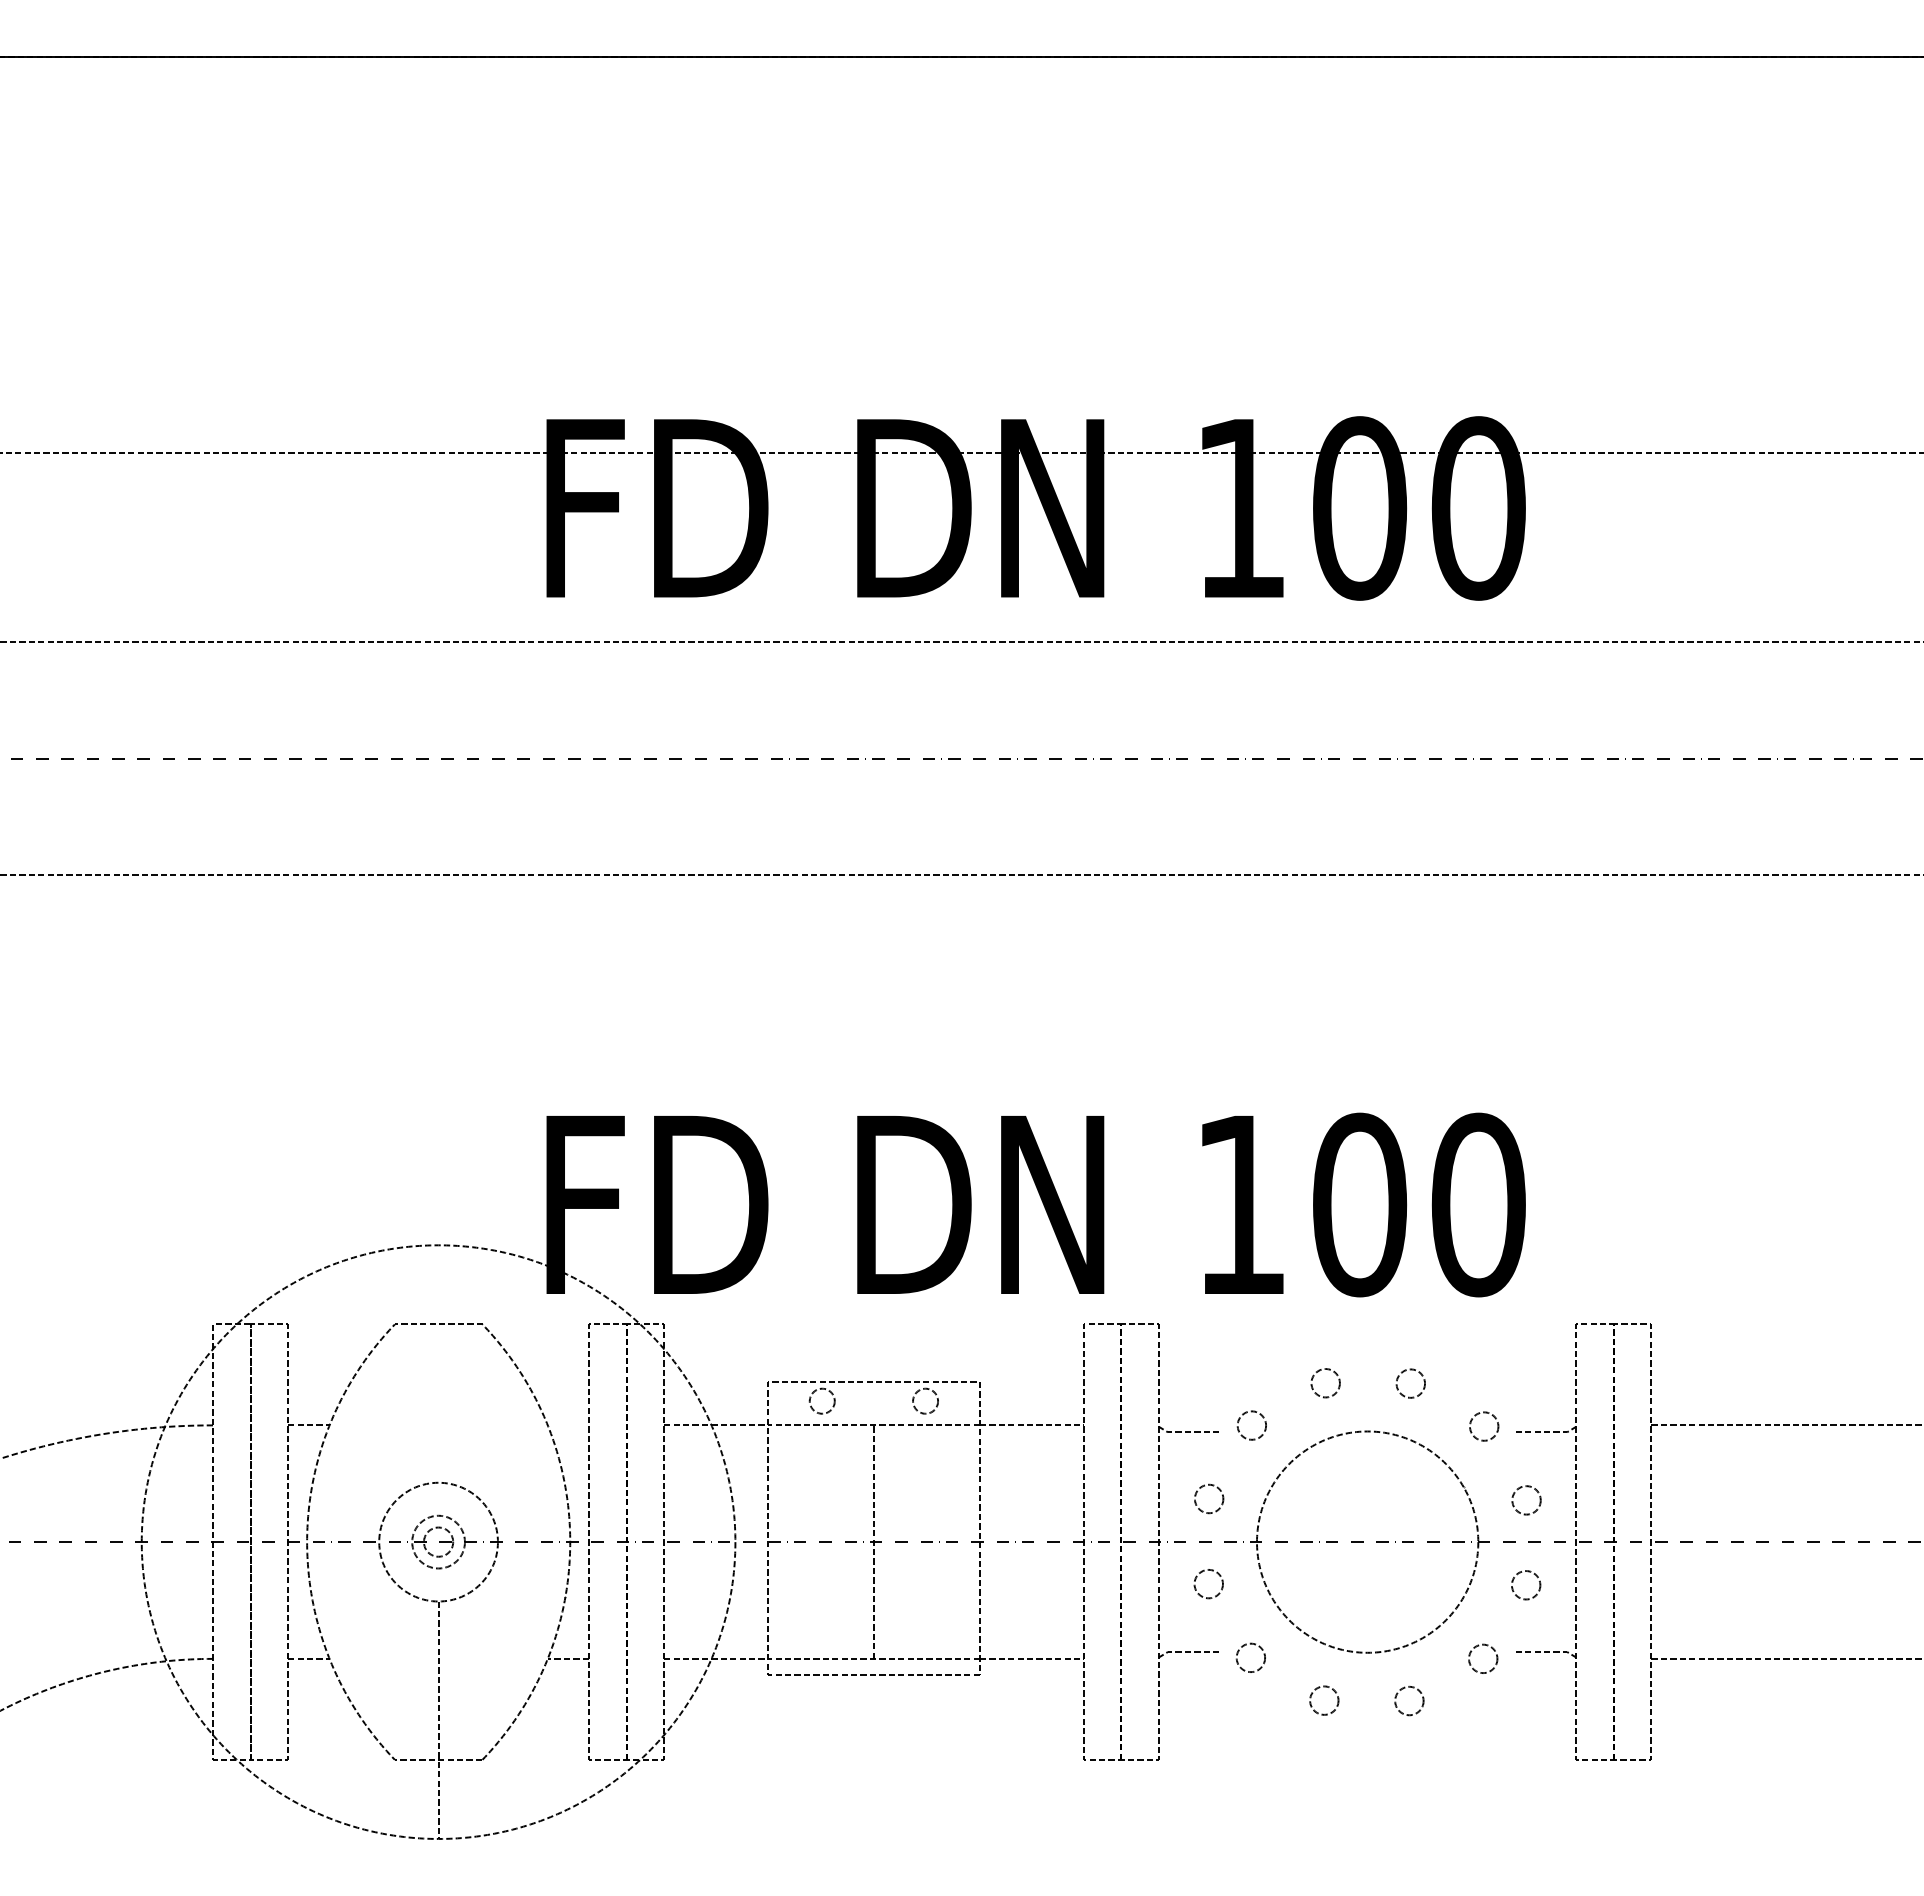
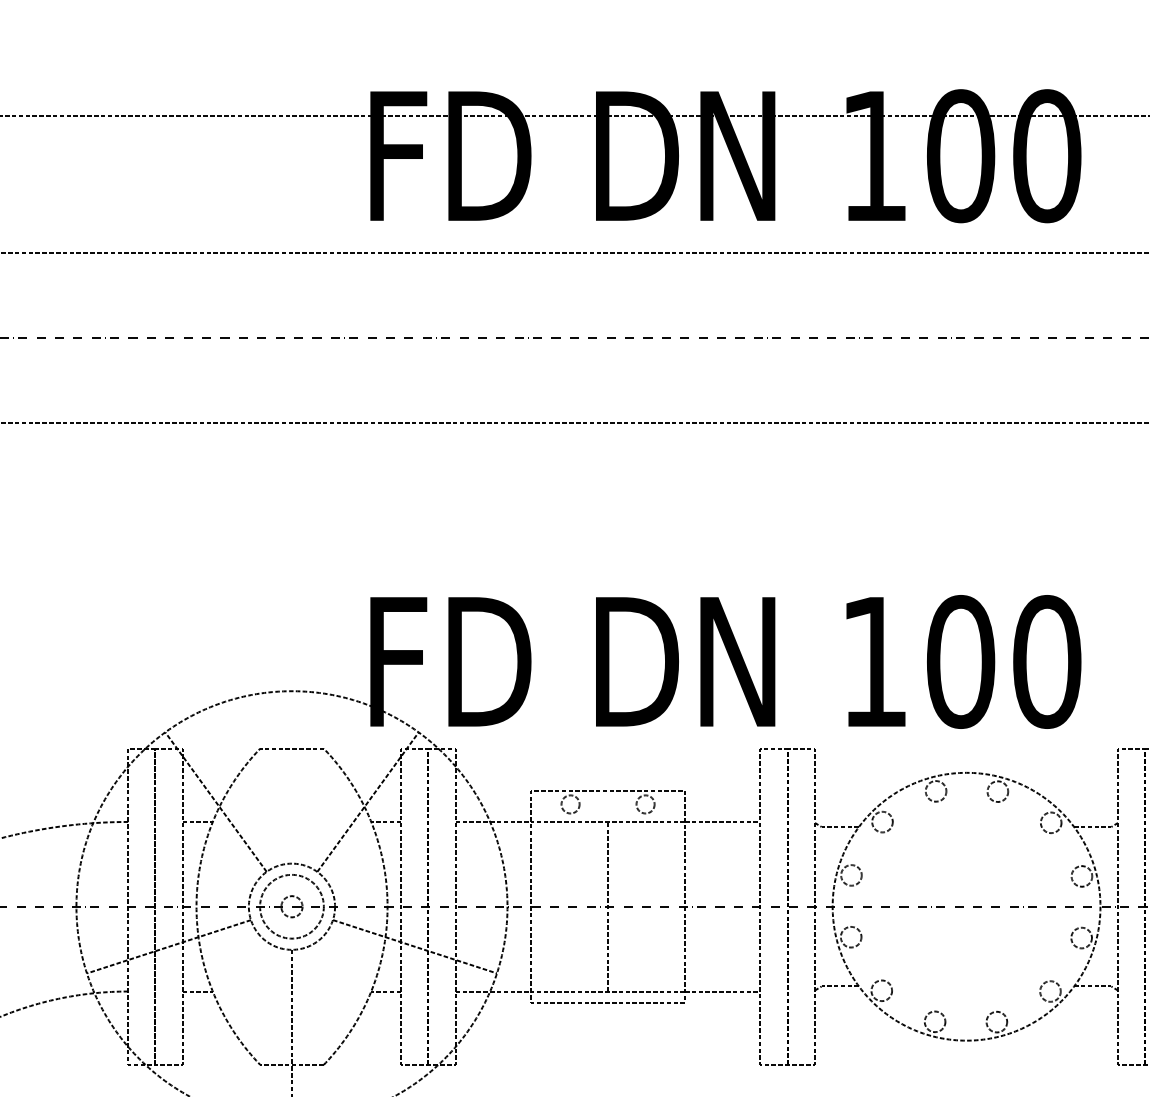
line: (333, 1398) -> (215, 802), added
line: (543, 1398) -> (368, 802), added
line: (567, 1425) -> (385, 822), added
circle: (1367, 1541) -> (966, 906), size x1.67
circle: (438, 1542) -> (291, 907), size x1.67
line: (269, 1596) -> (169, 946), added
line: (607, 1596) -> (414, 946), added

